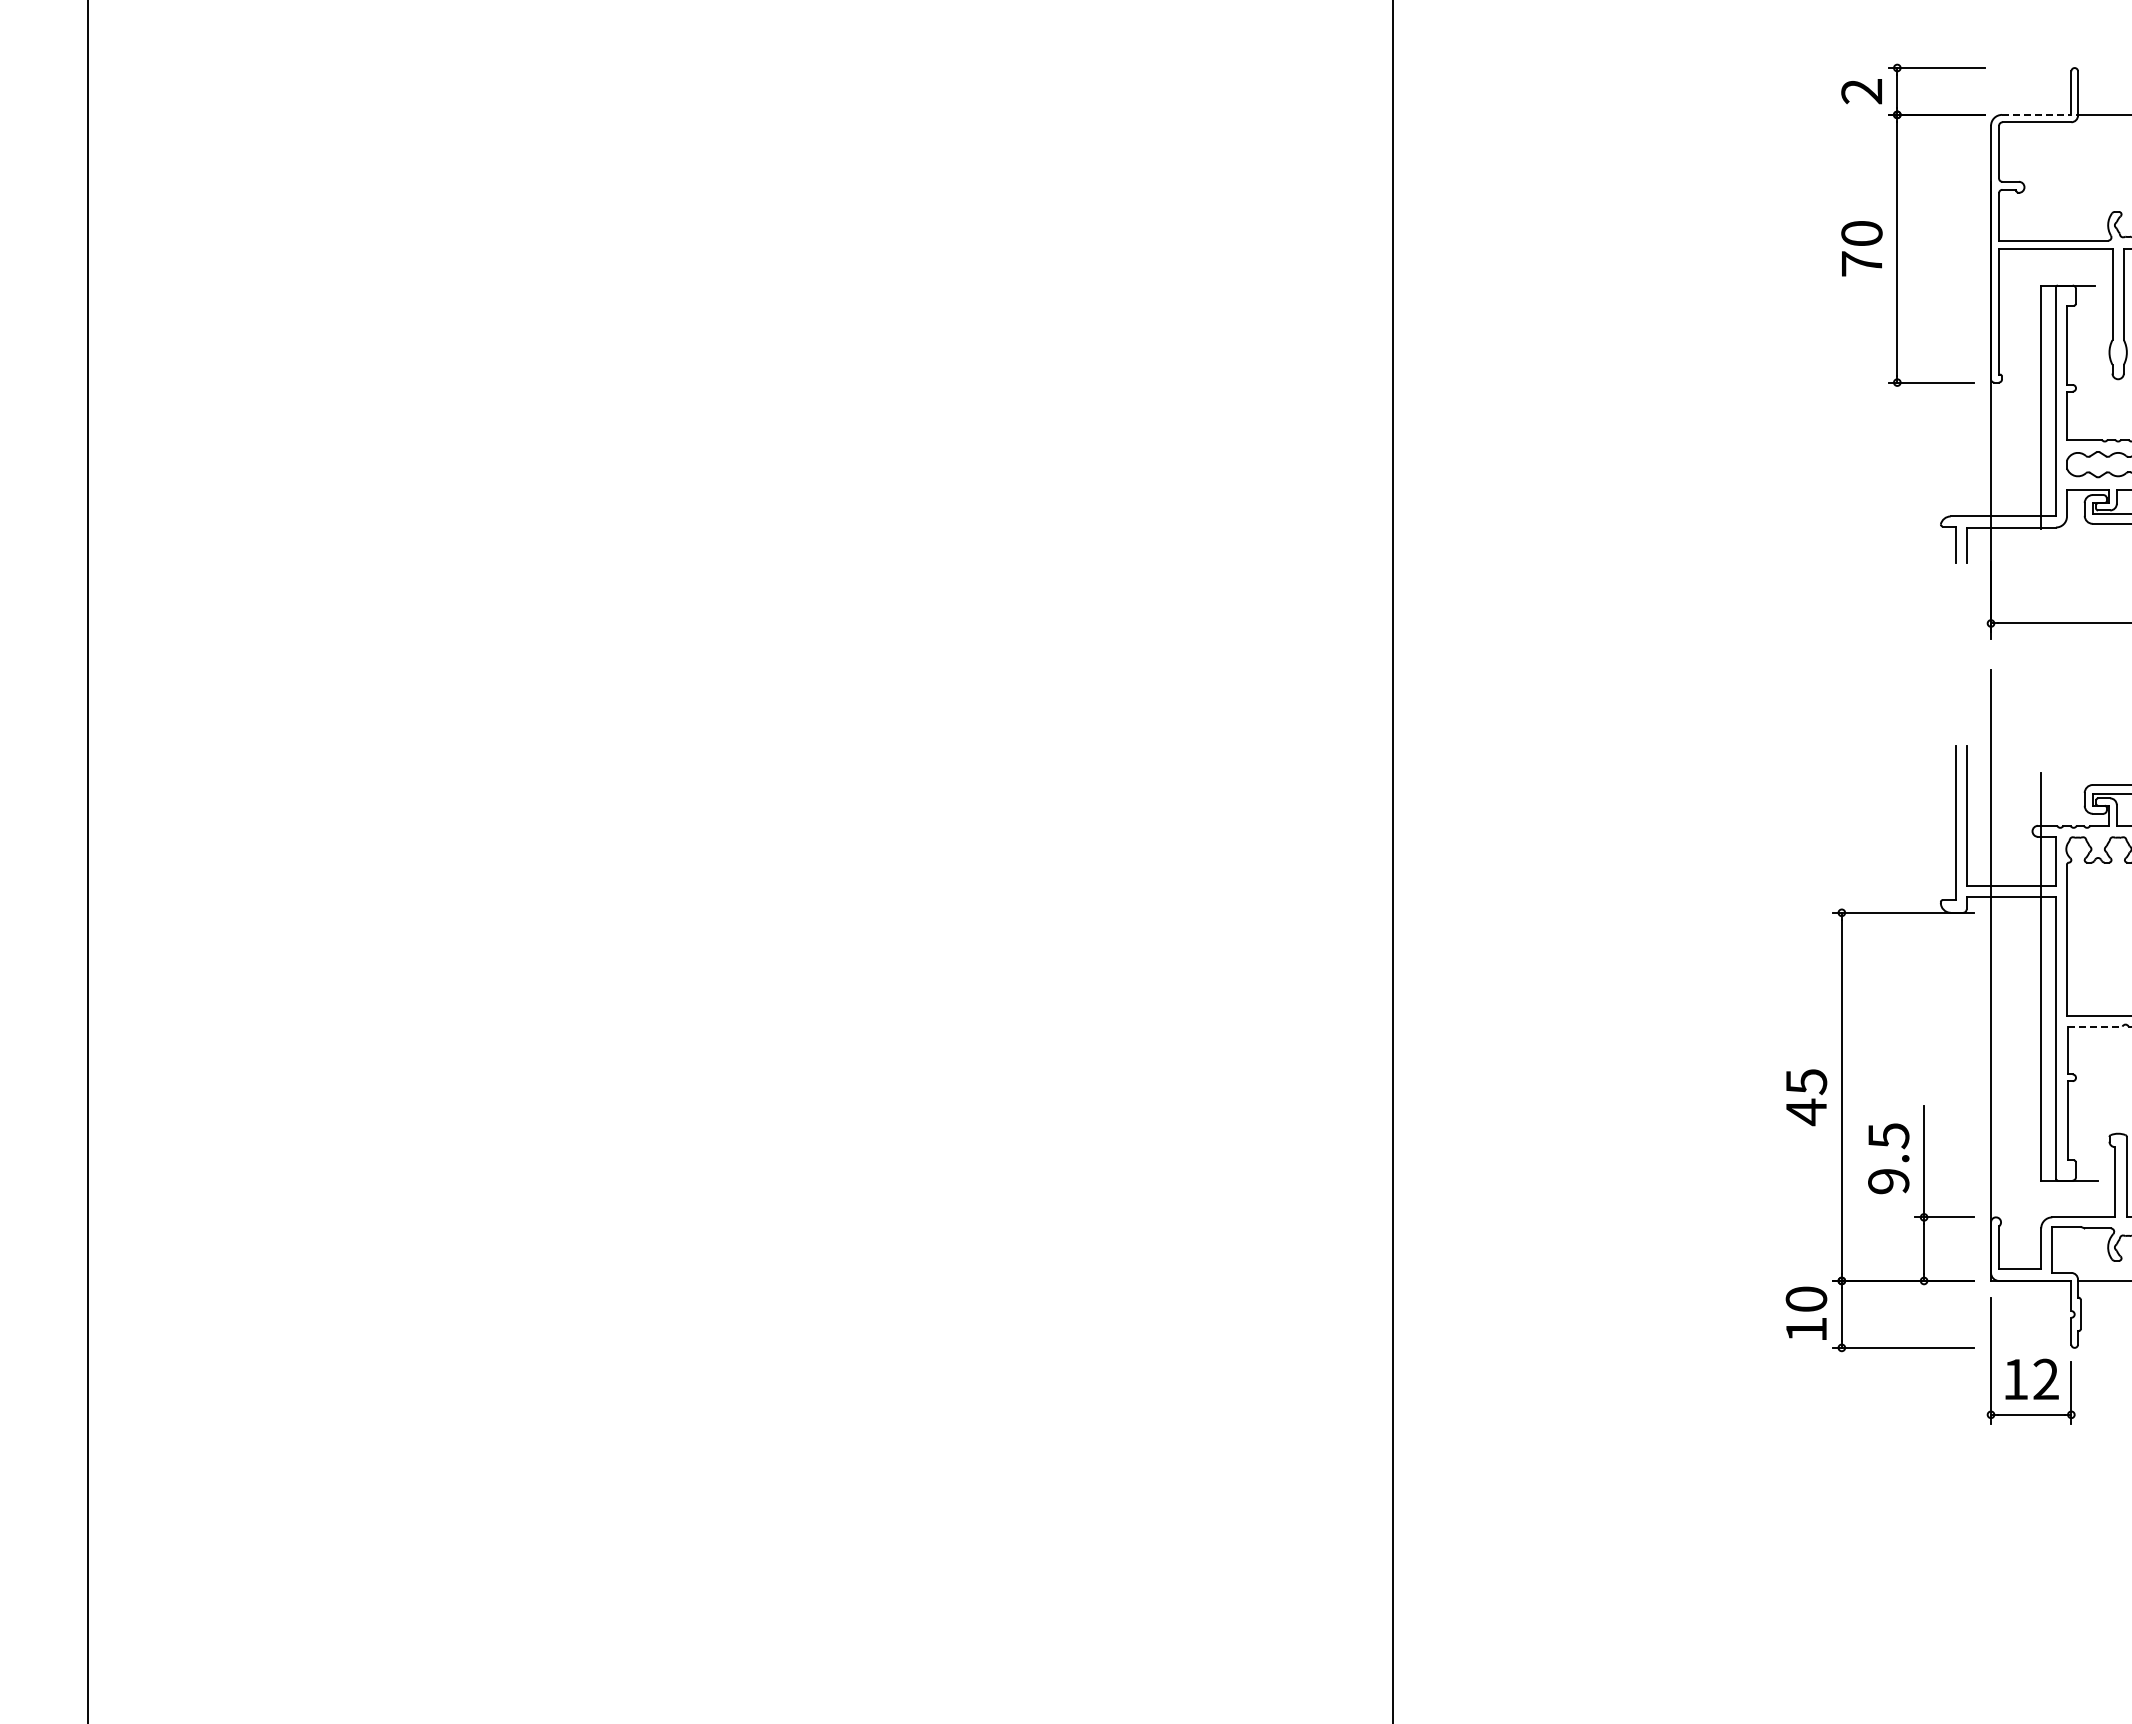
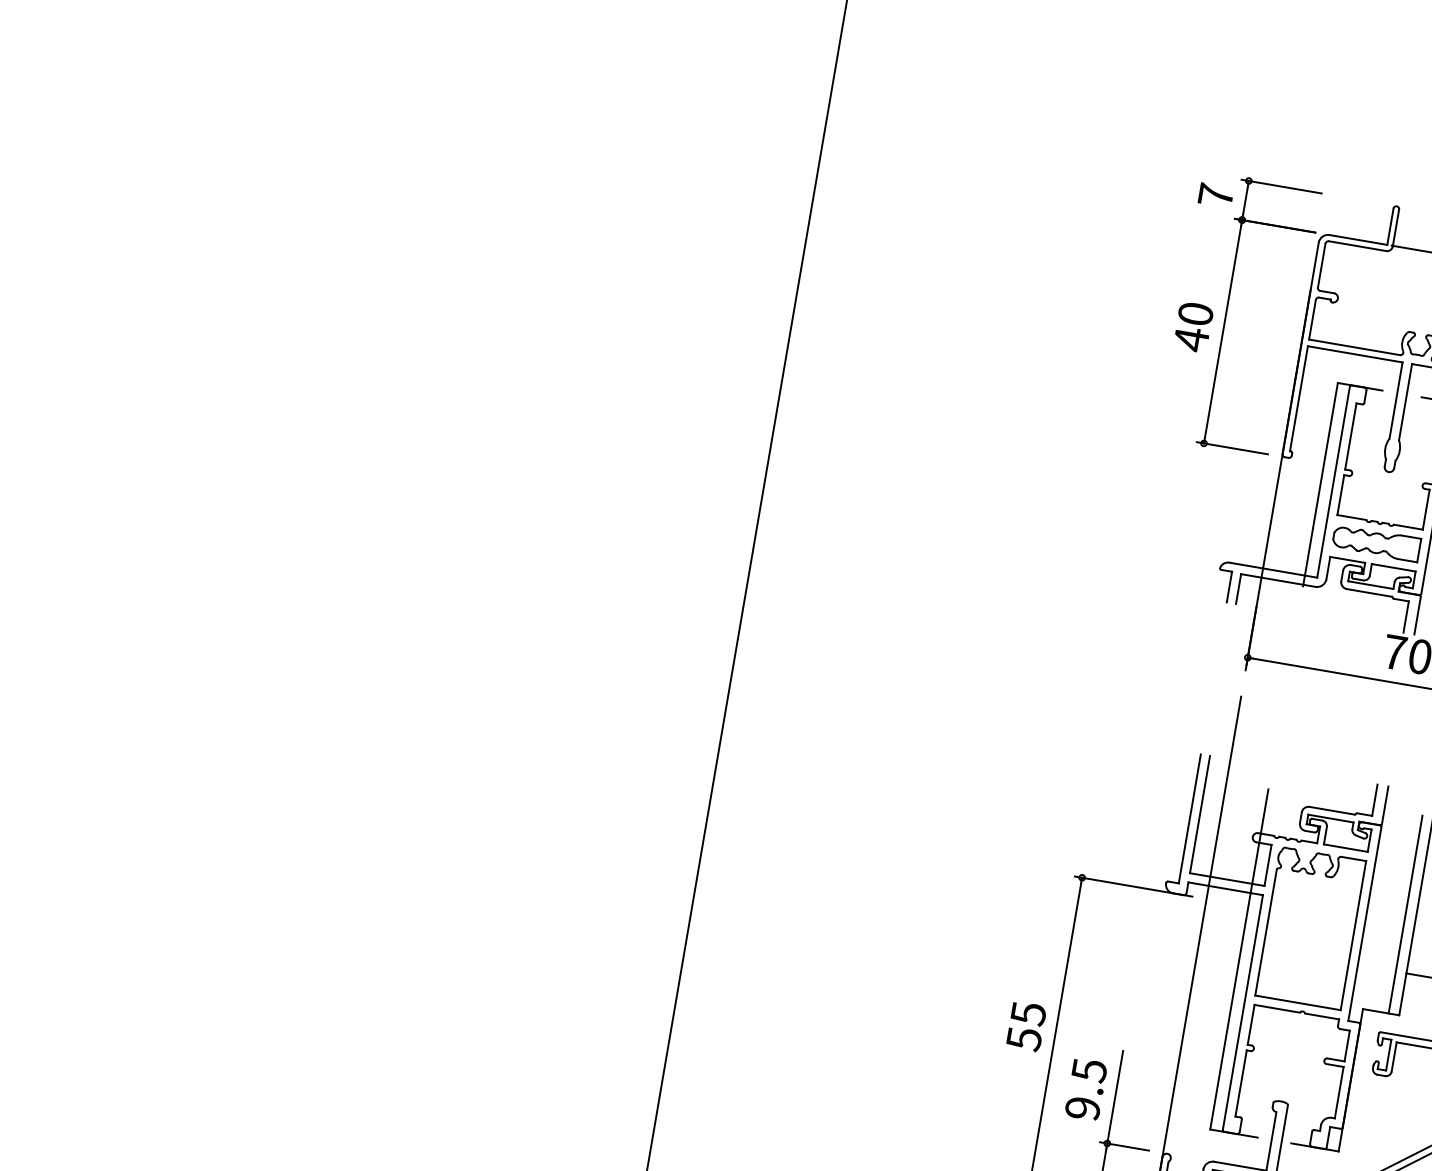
text: (1861, 91) -> (1215, 195), 2 -> 7
line: (2036, 114) -> (1358, 239), dashed -> solid
text: (1861, 263) -> (1191, 338), 70 -> 40
line: (2095, 1026) -> (1277, 1008), dashed -> solid
text: (1806, 1112) -> (1024, 1039), 45 -> 55

